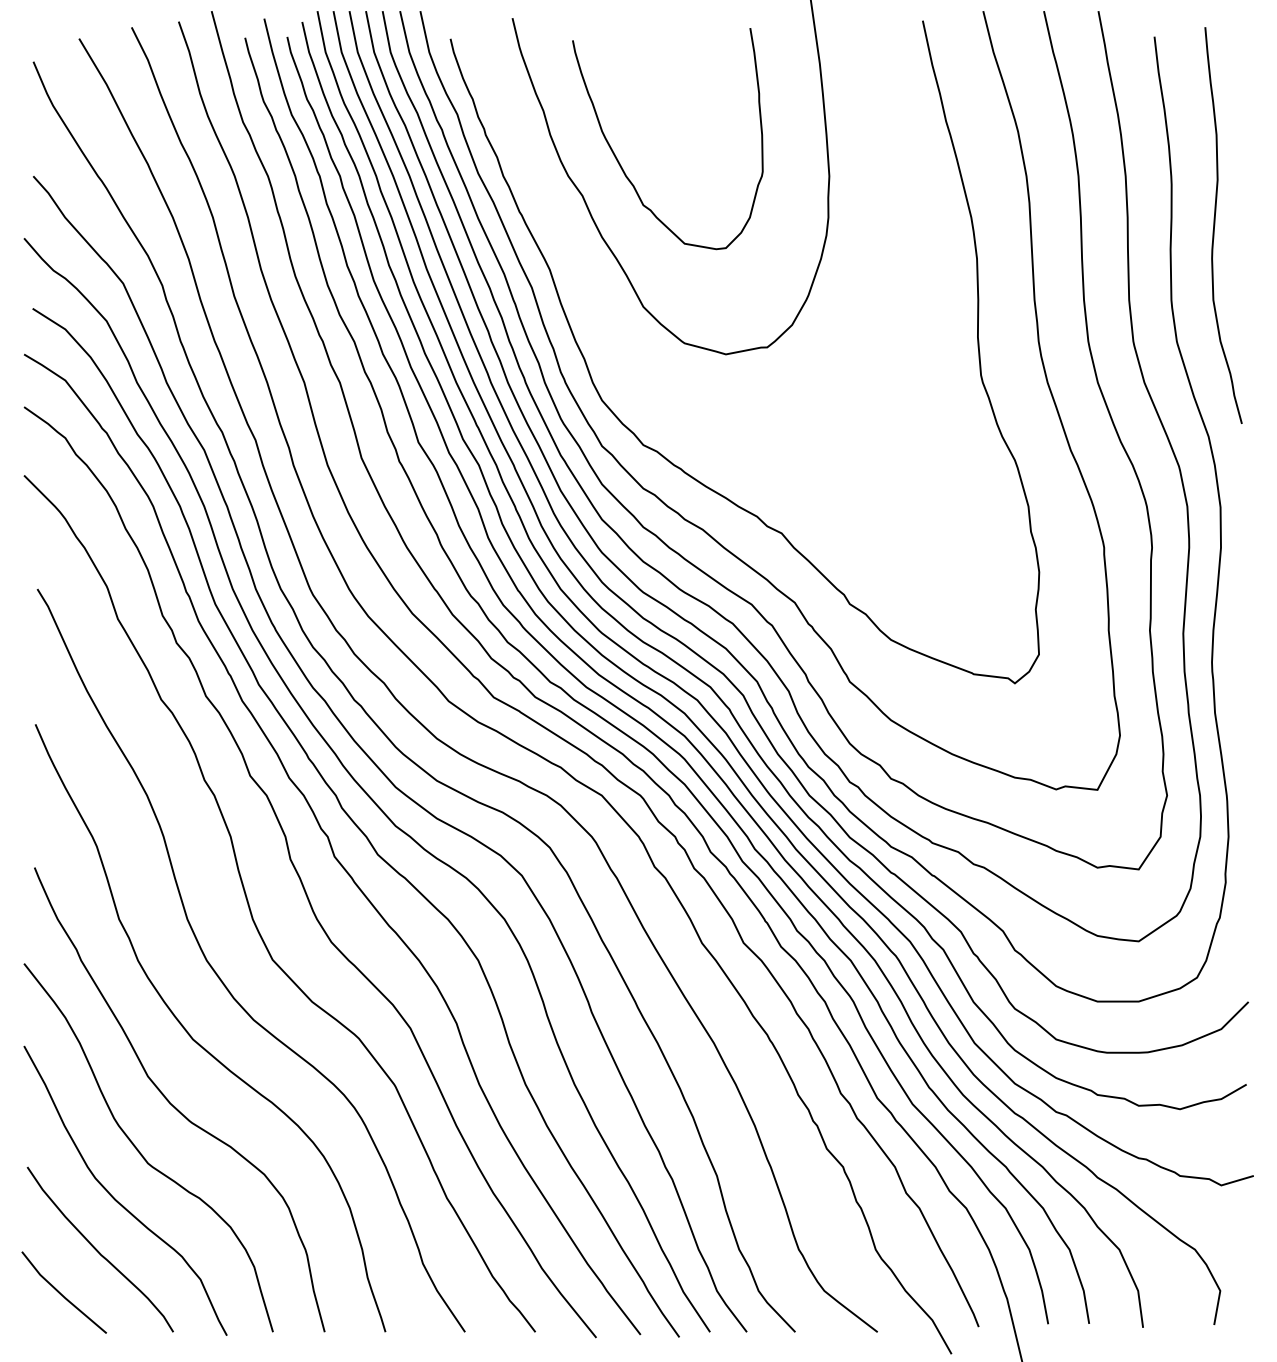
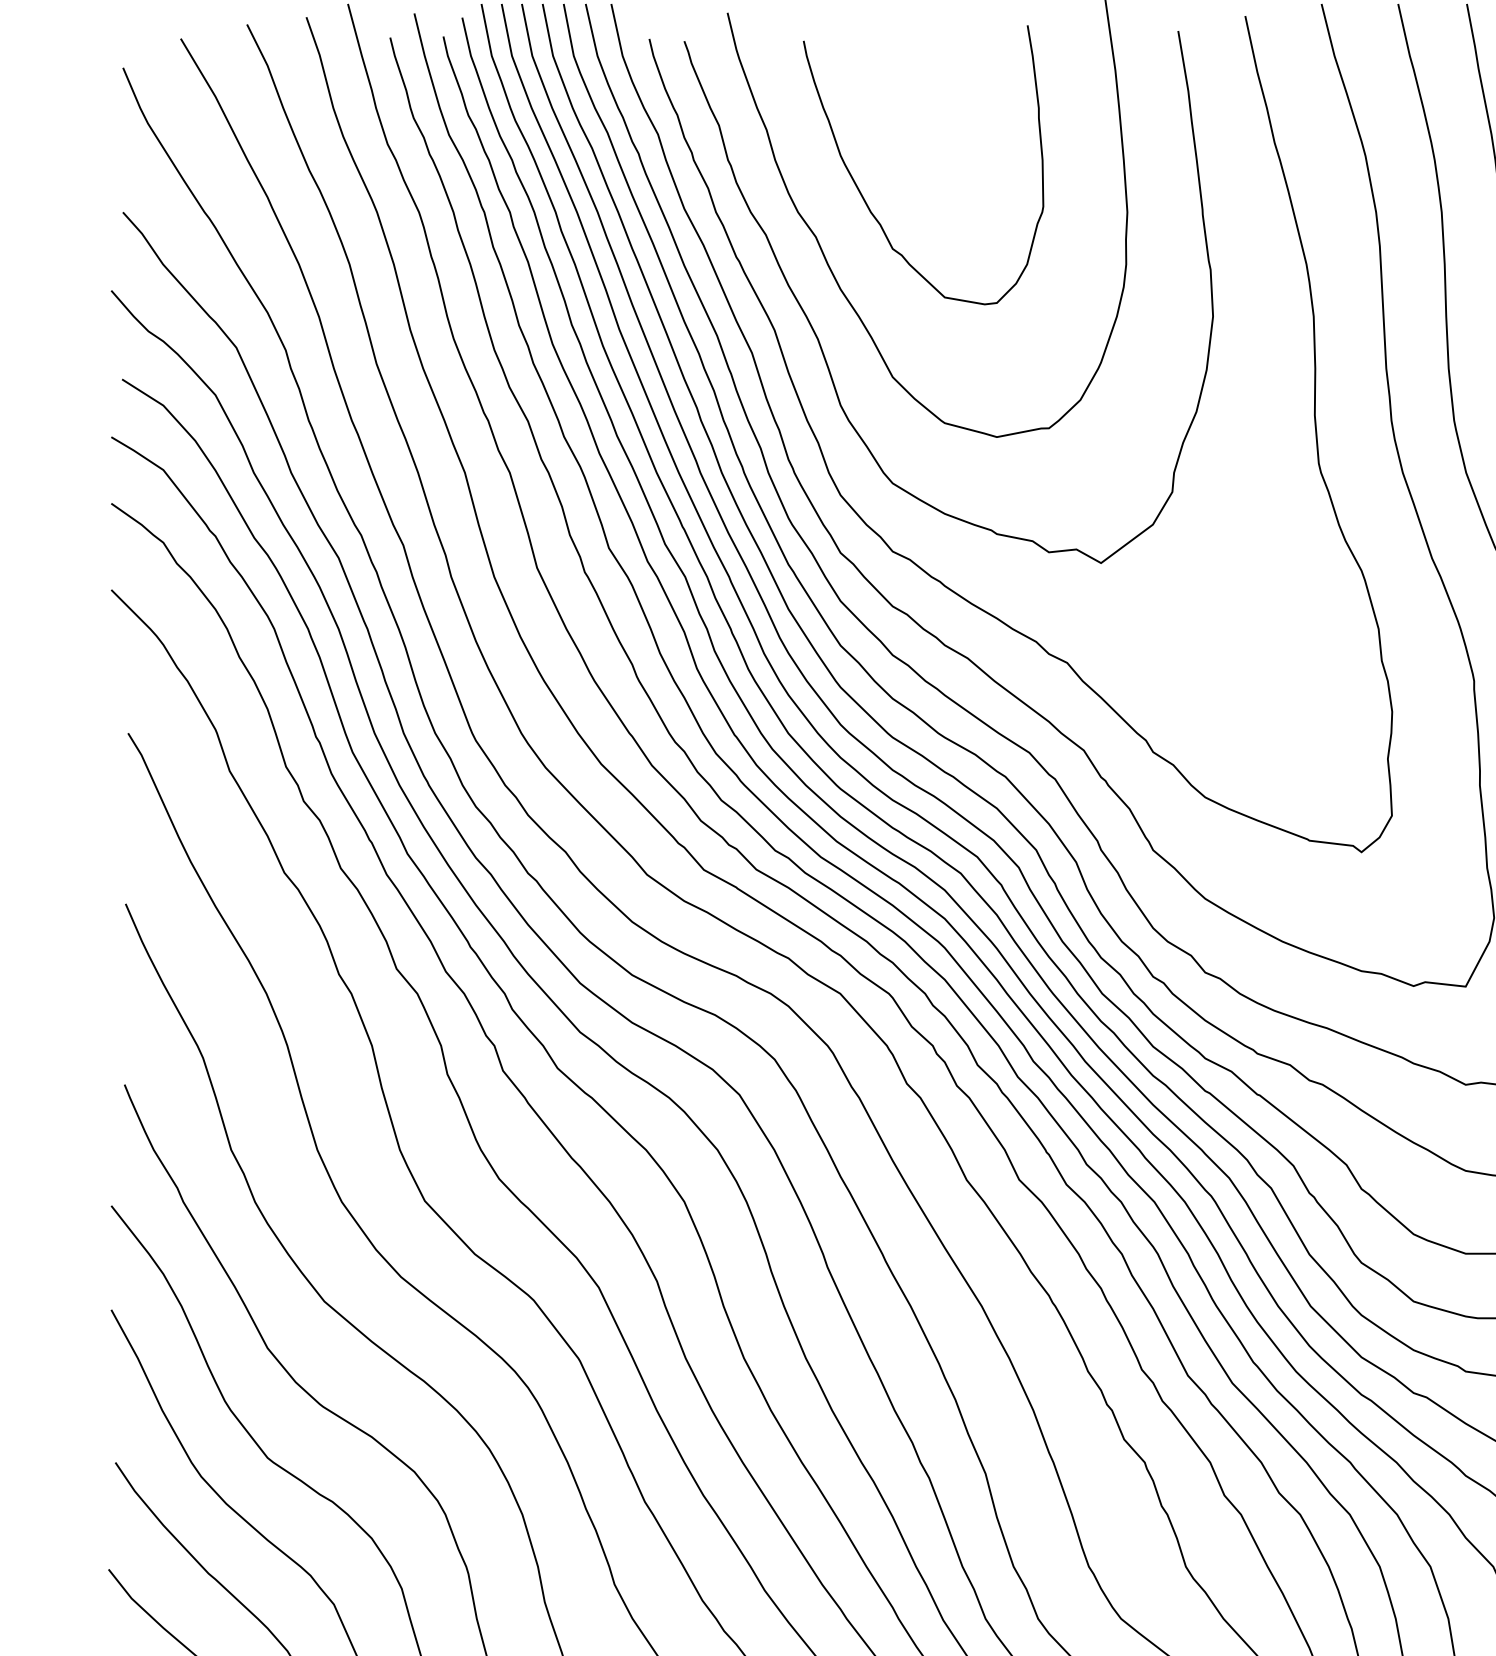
curve: (587, 282) -> (822, 346), added

